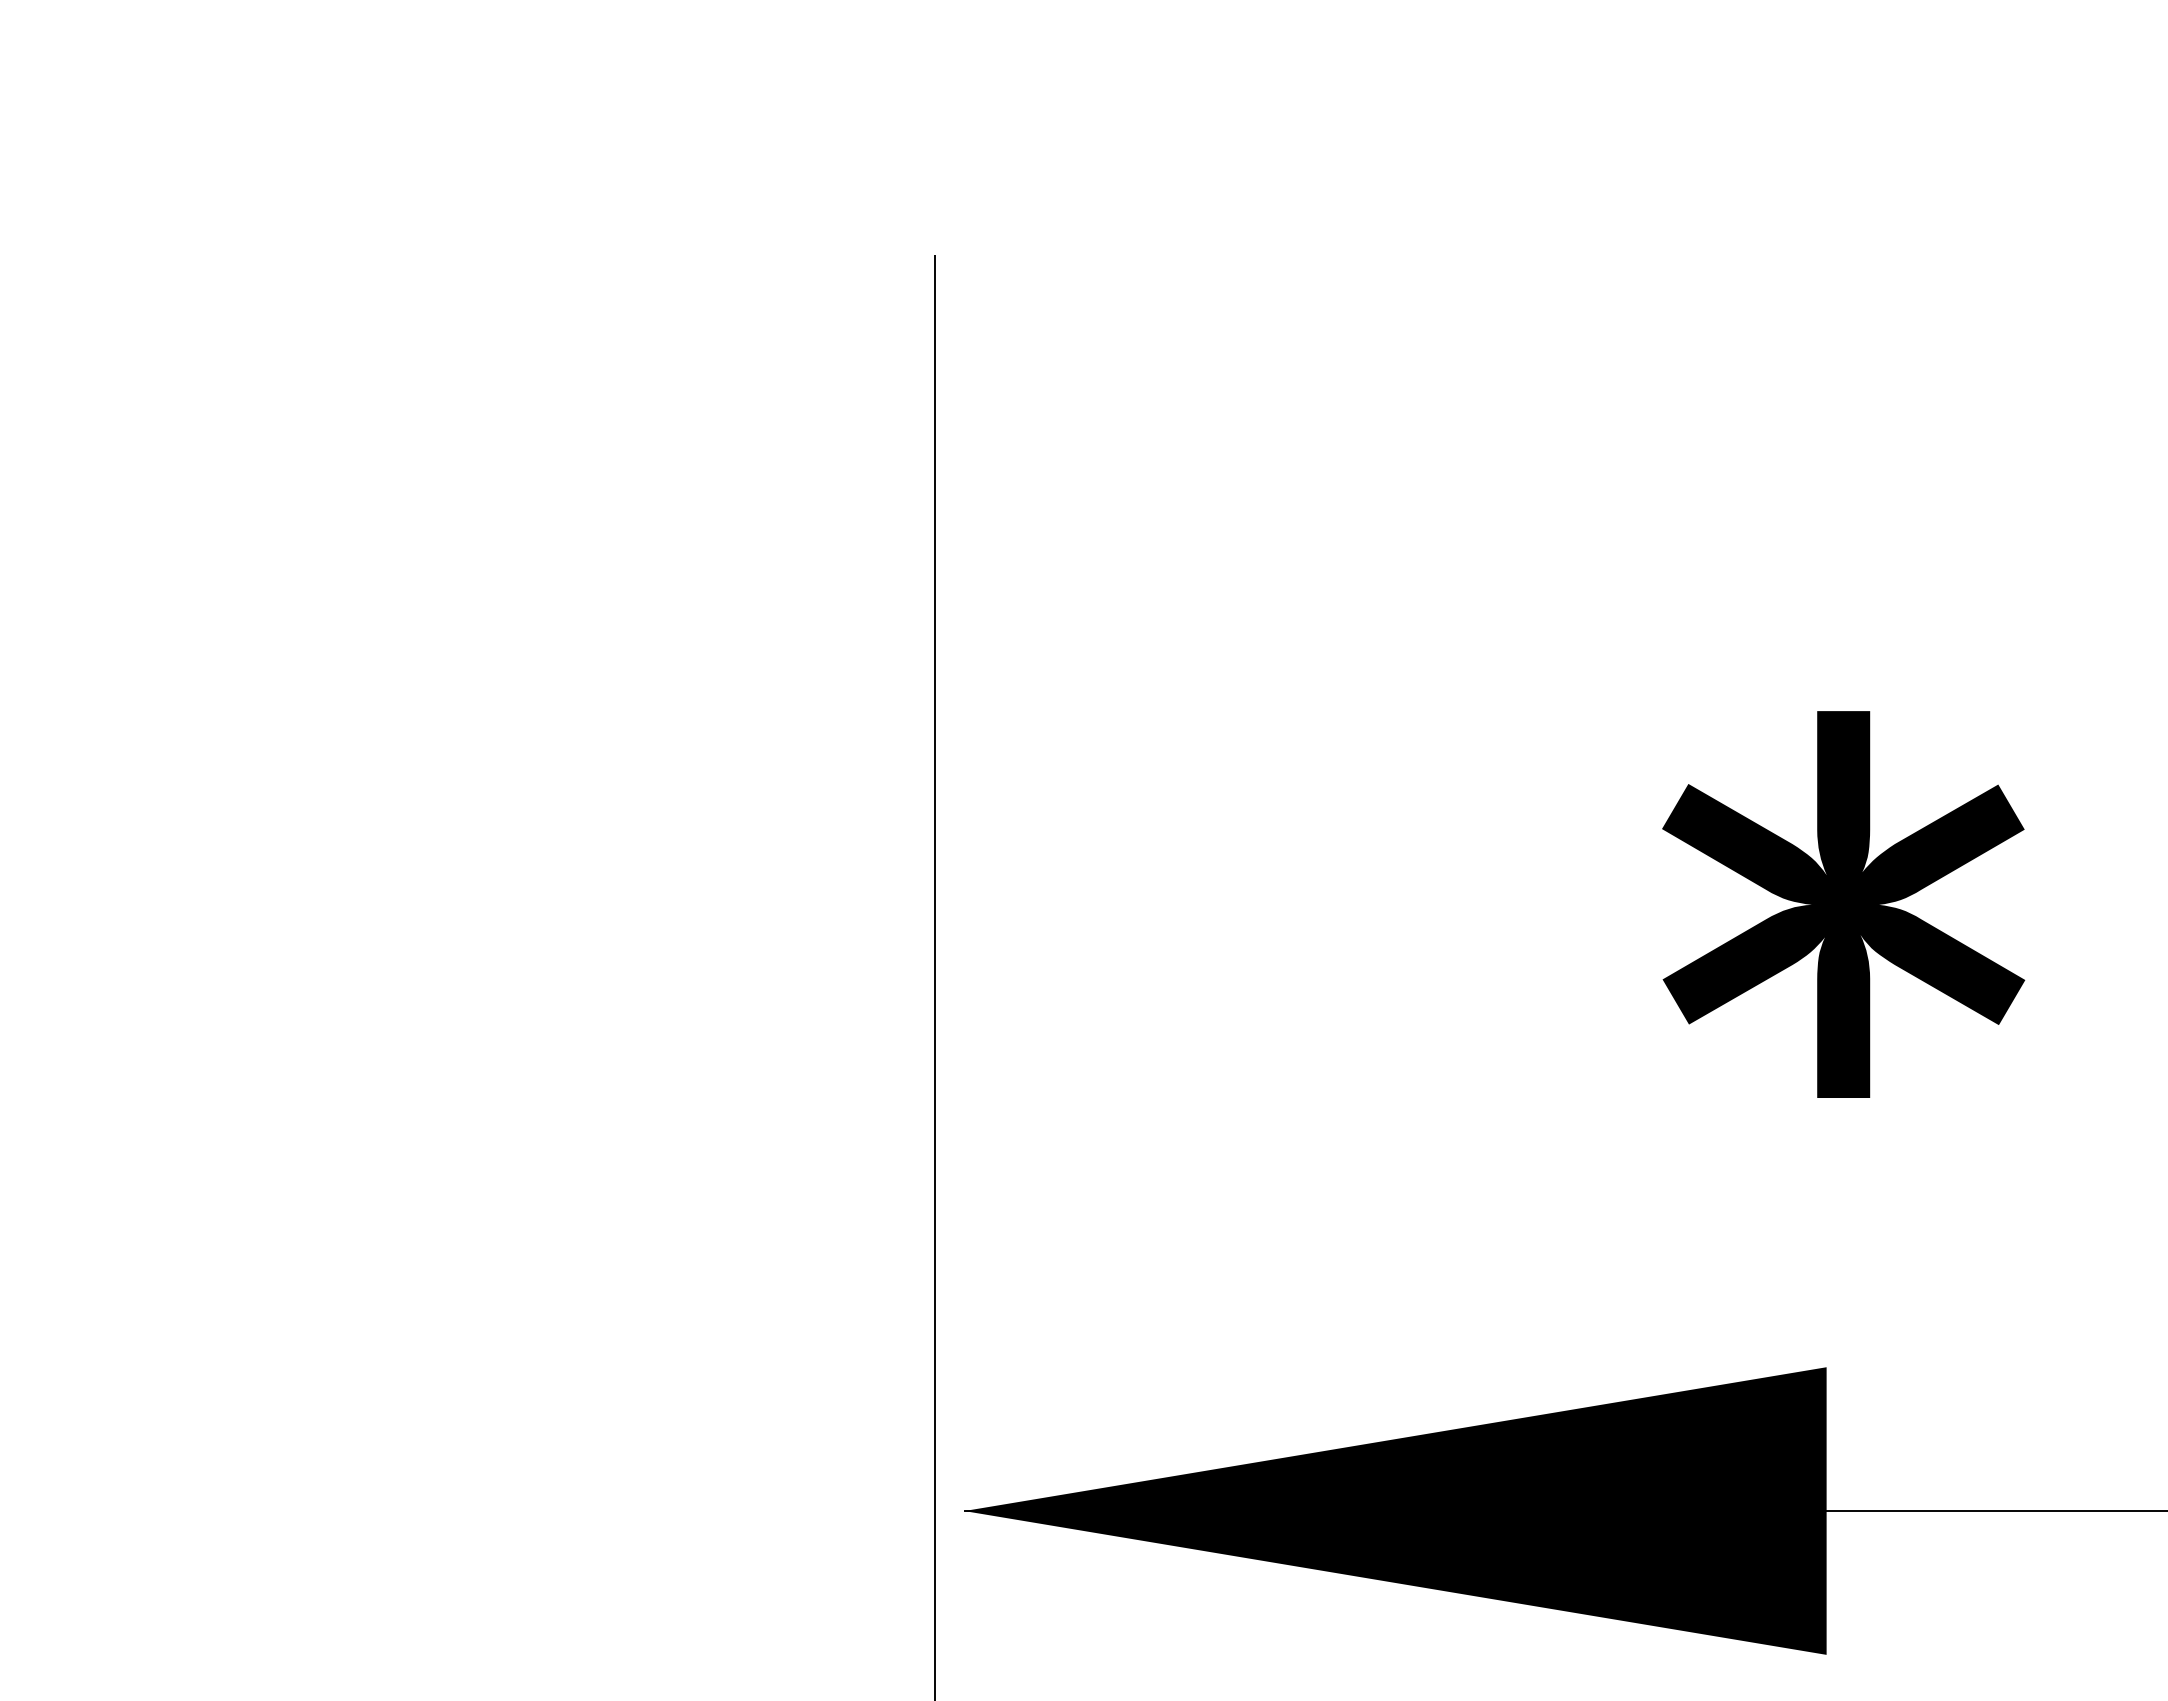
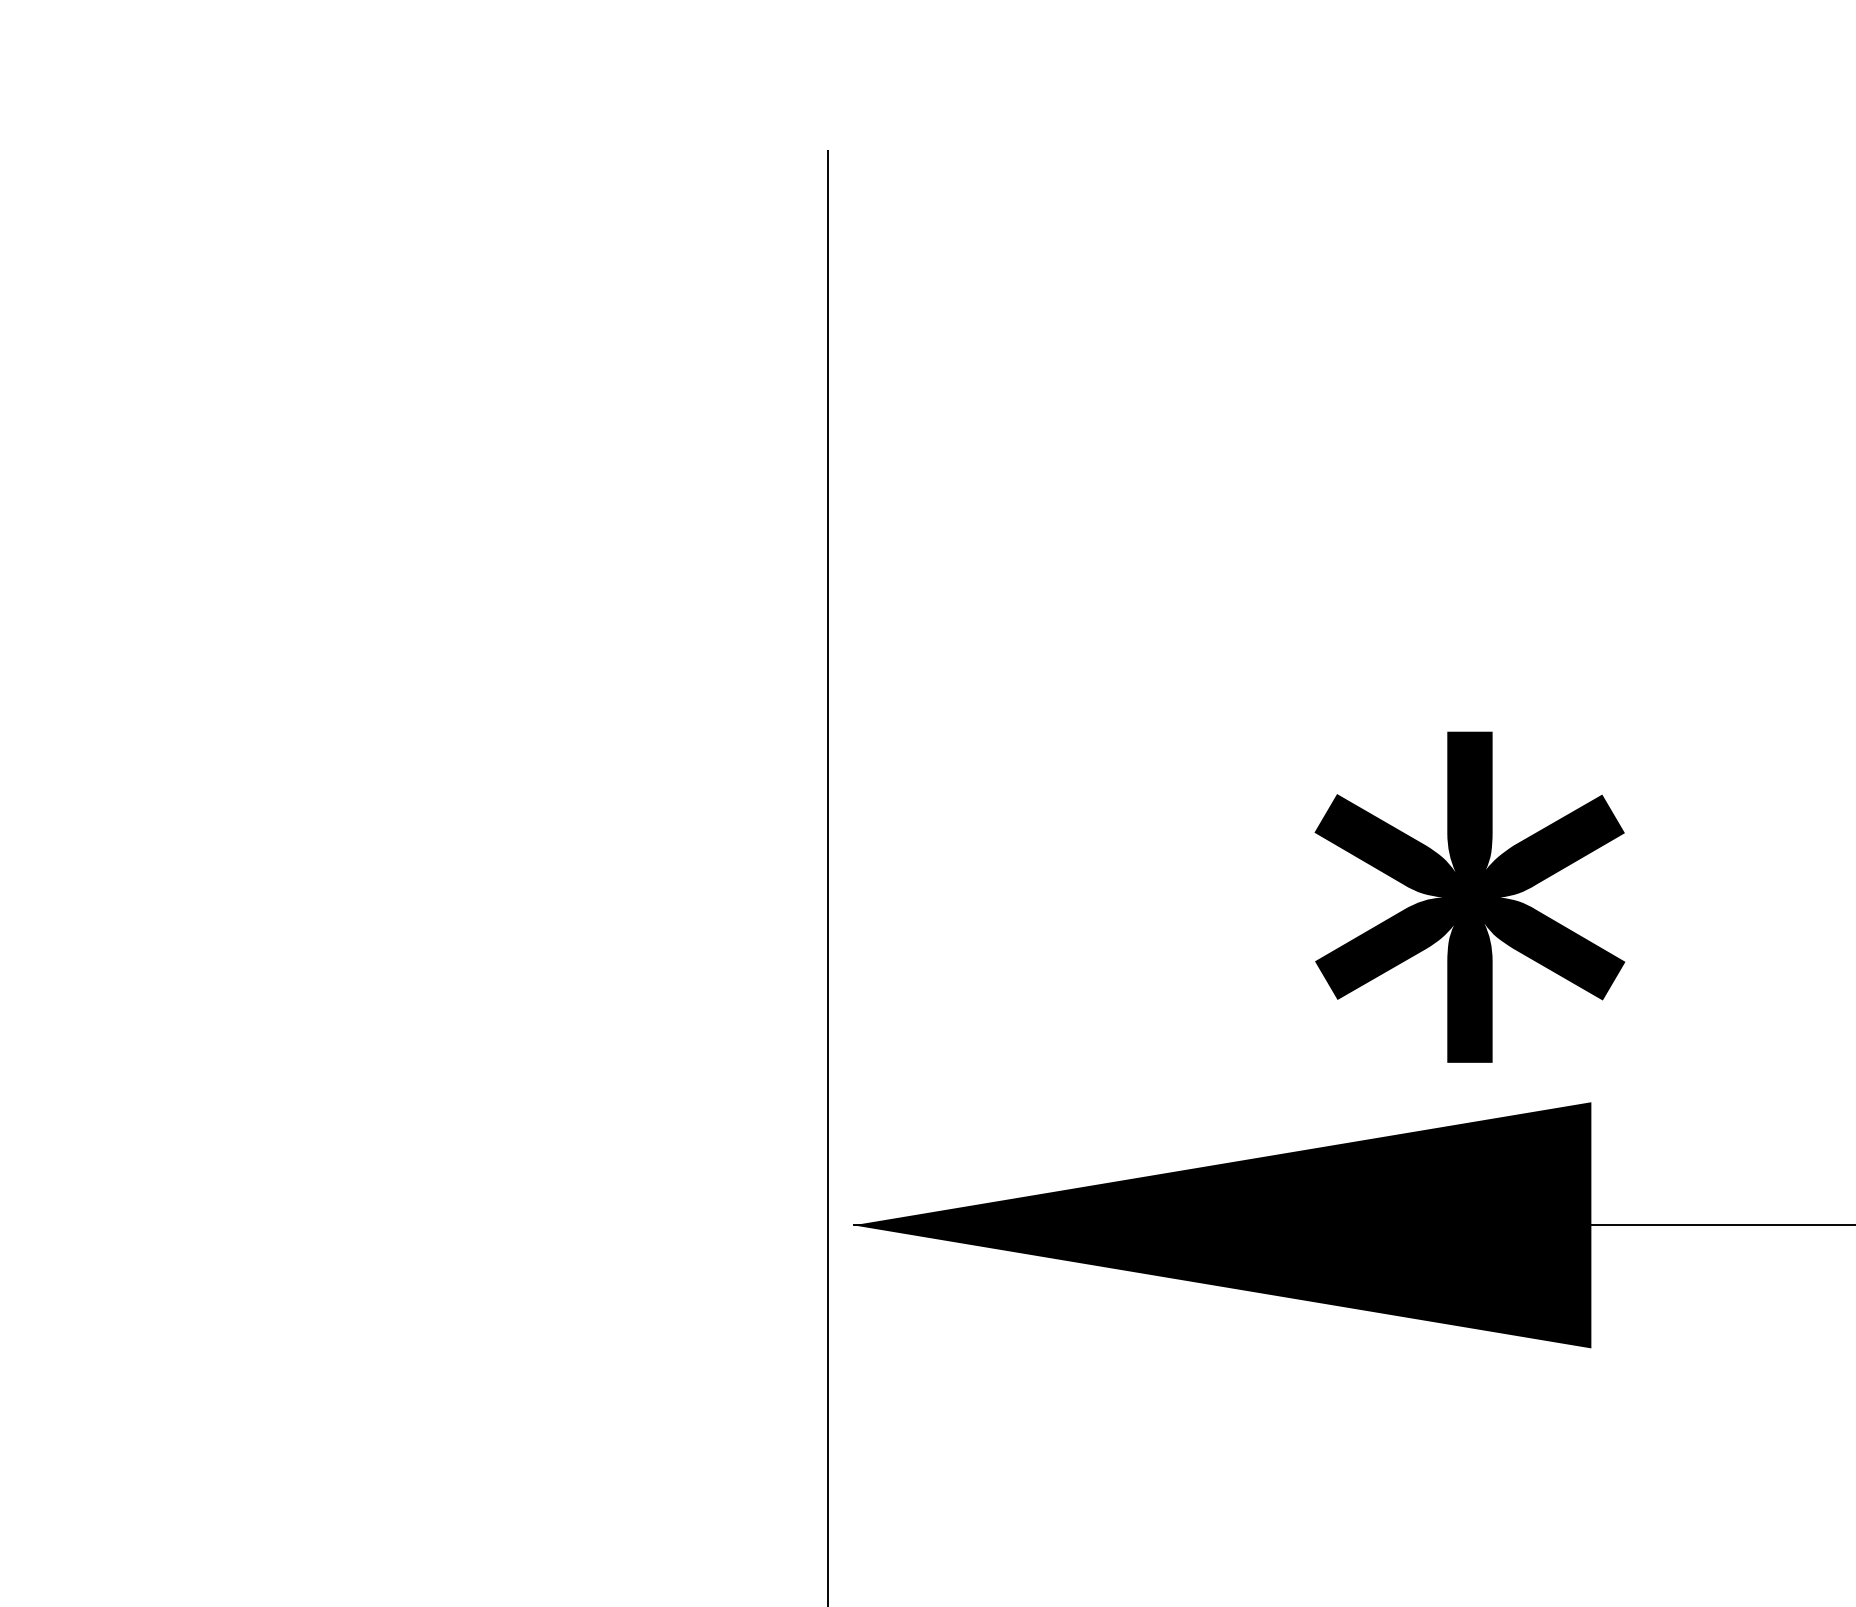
text: (1843, 903) -> (1469, 896), moved

